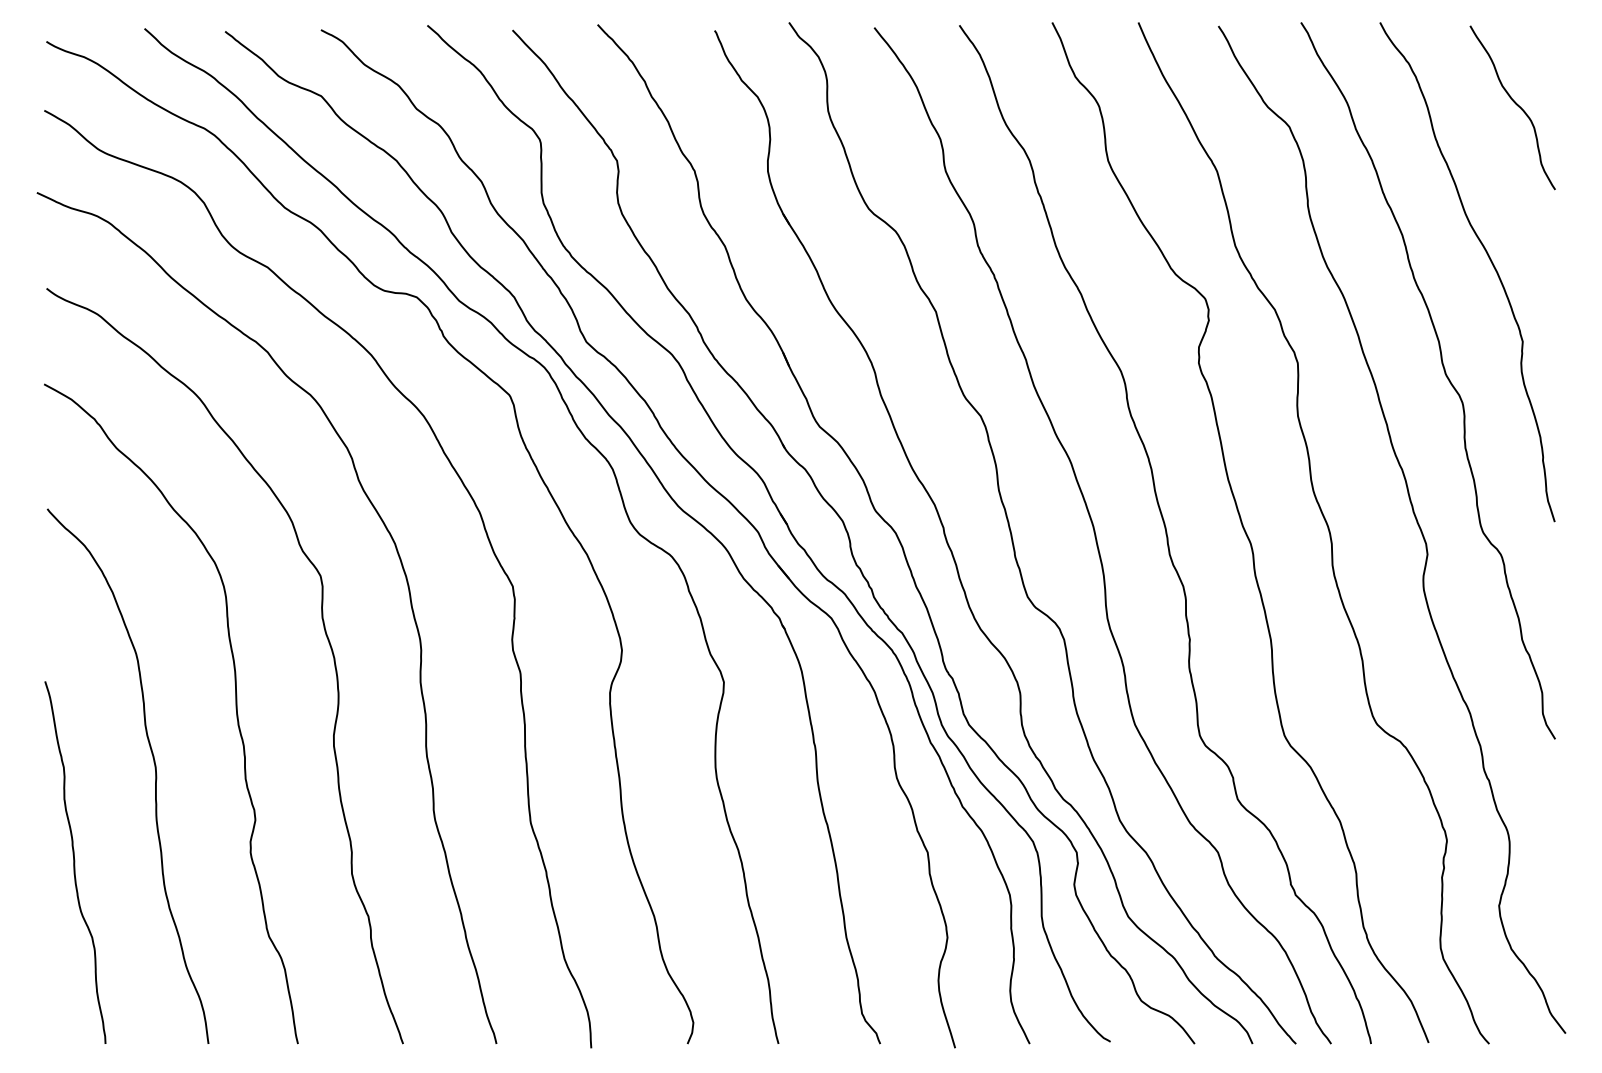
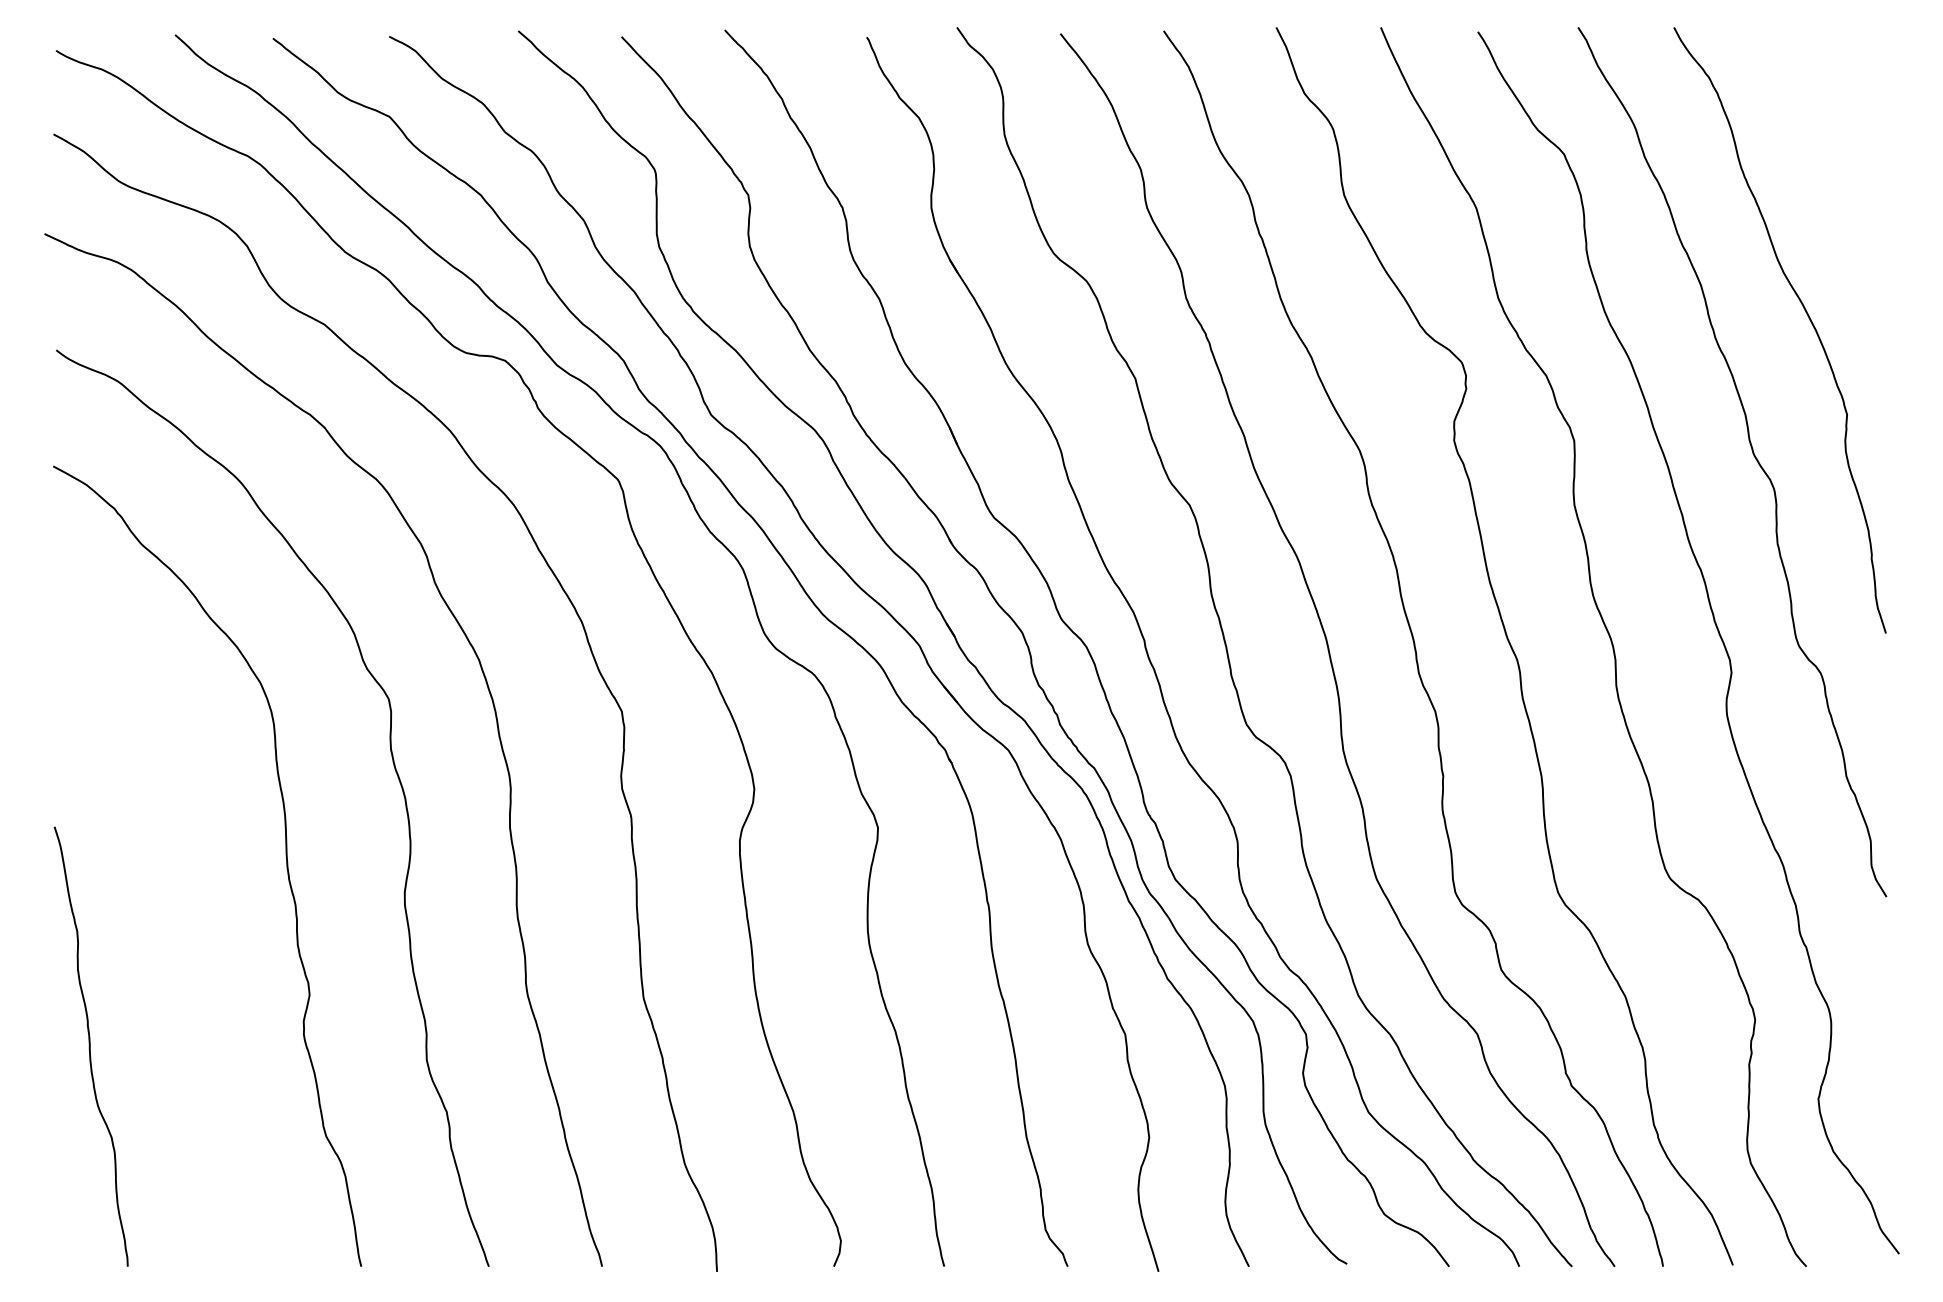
curve: (1515, 104) -> (1838, 126), removed
curve: (155, 775) -> (188, 941), removed

